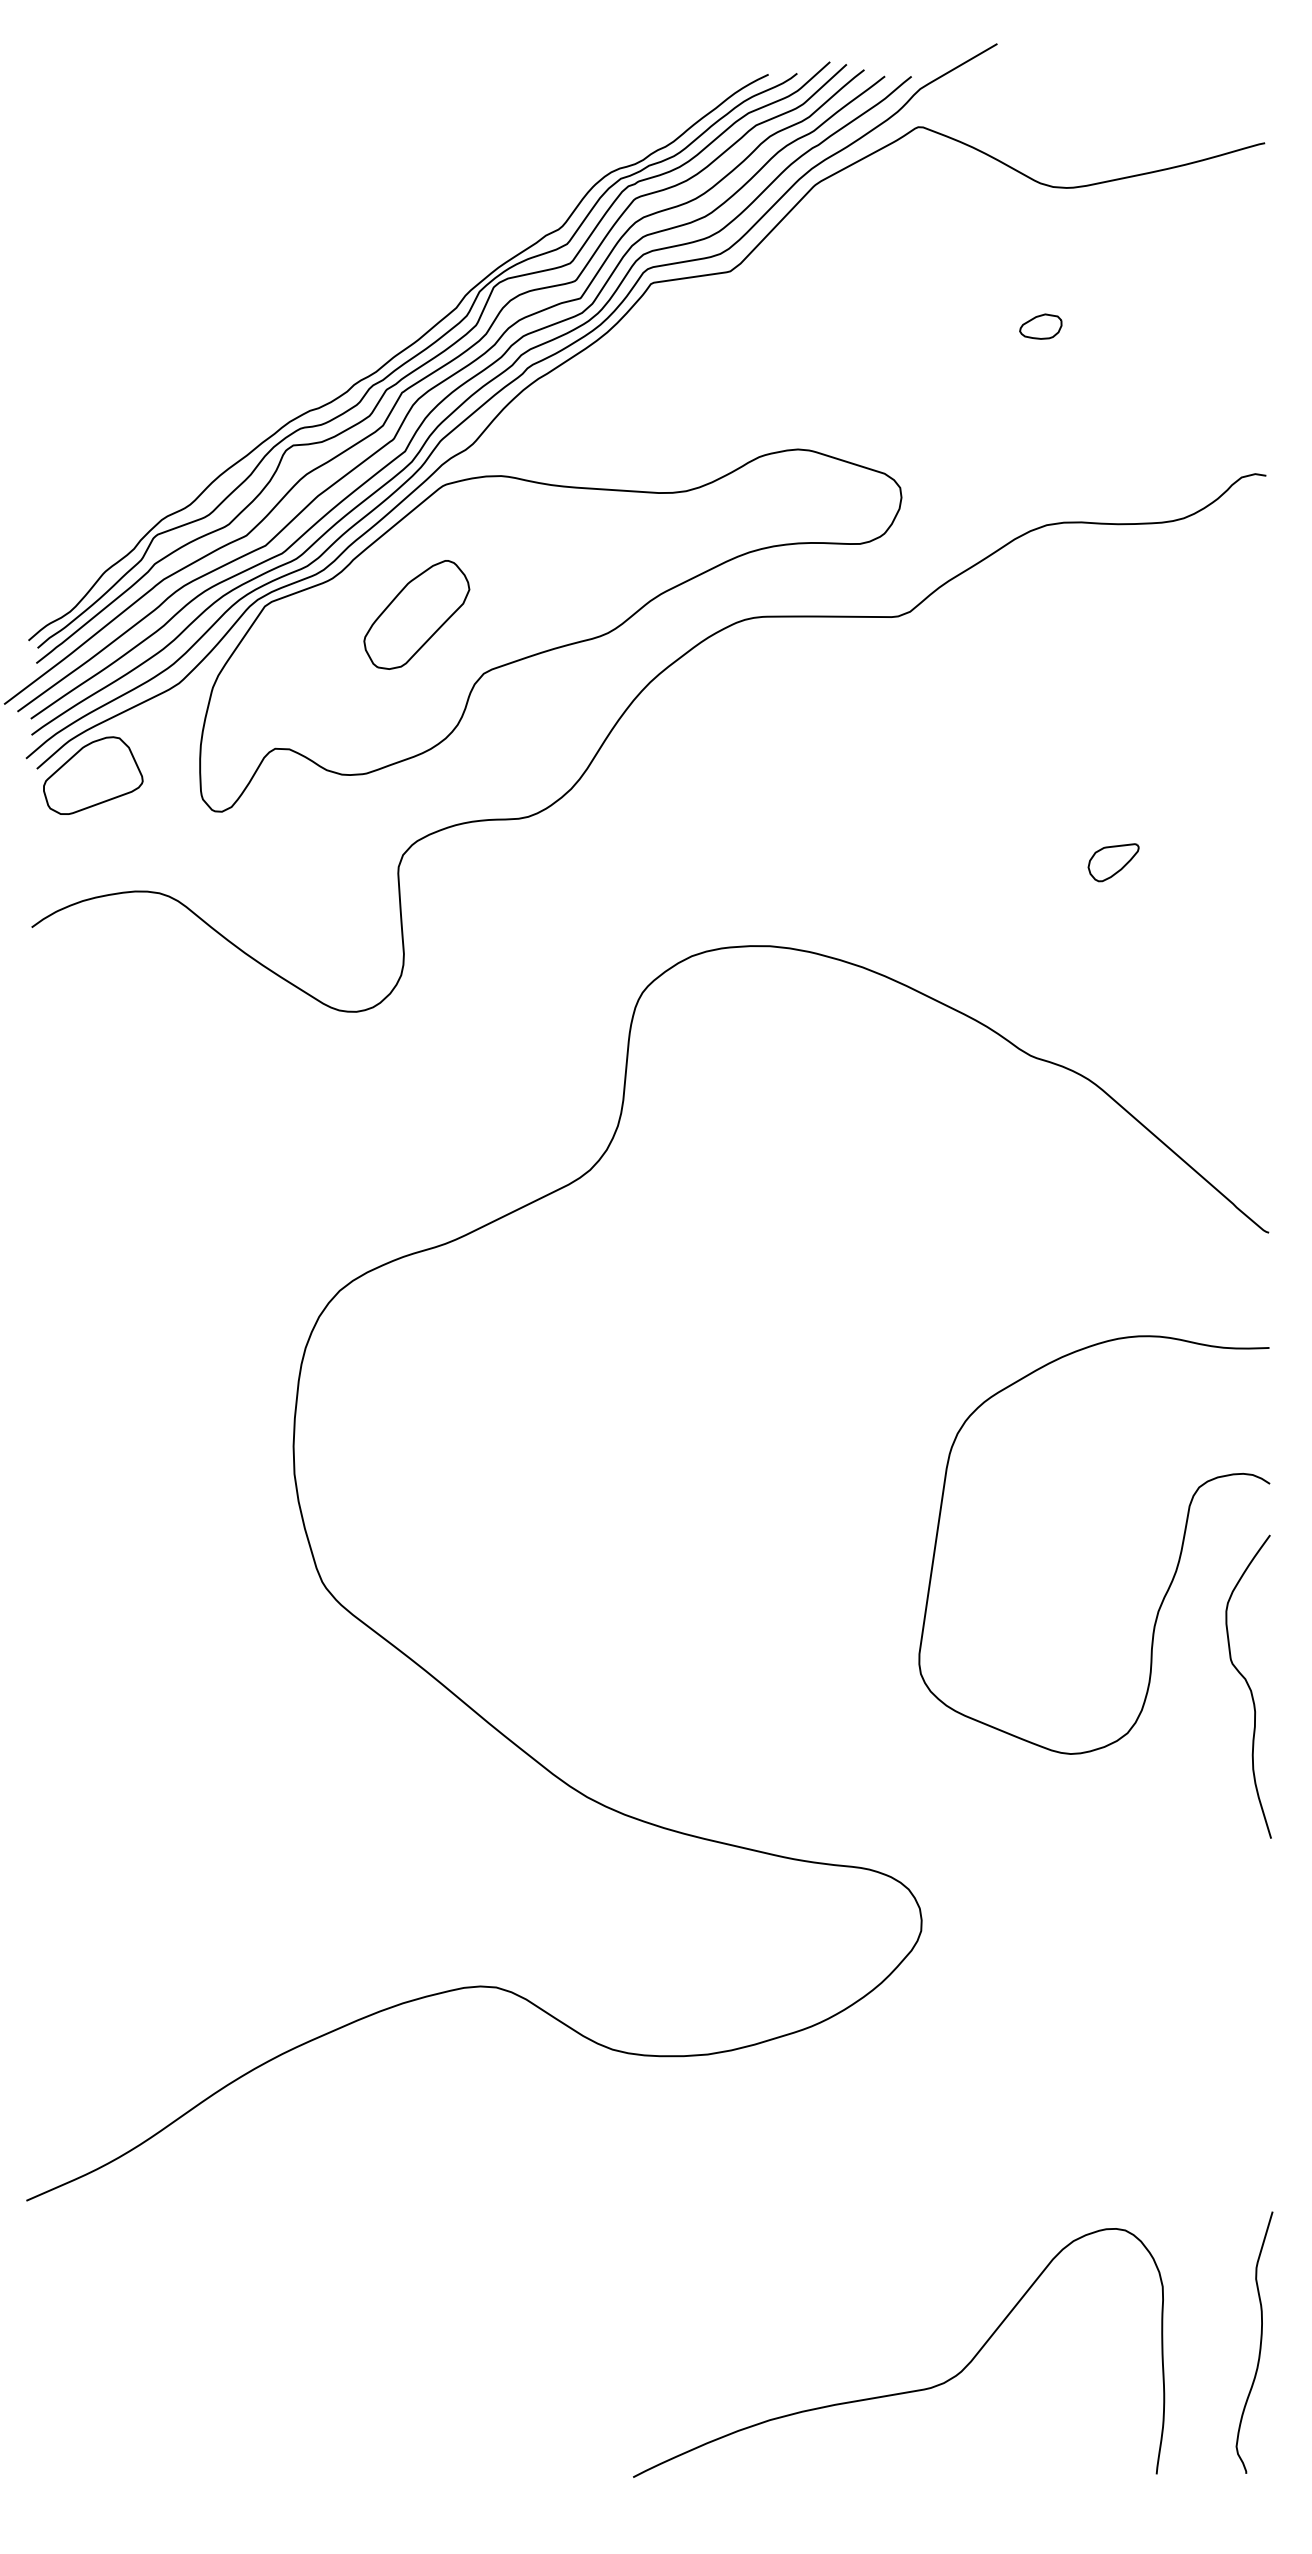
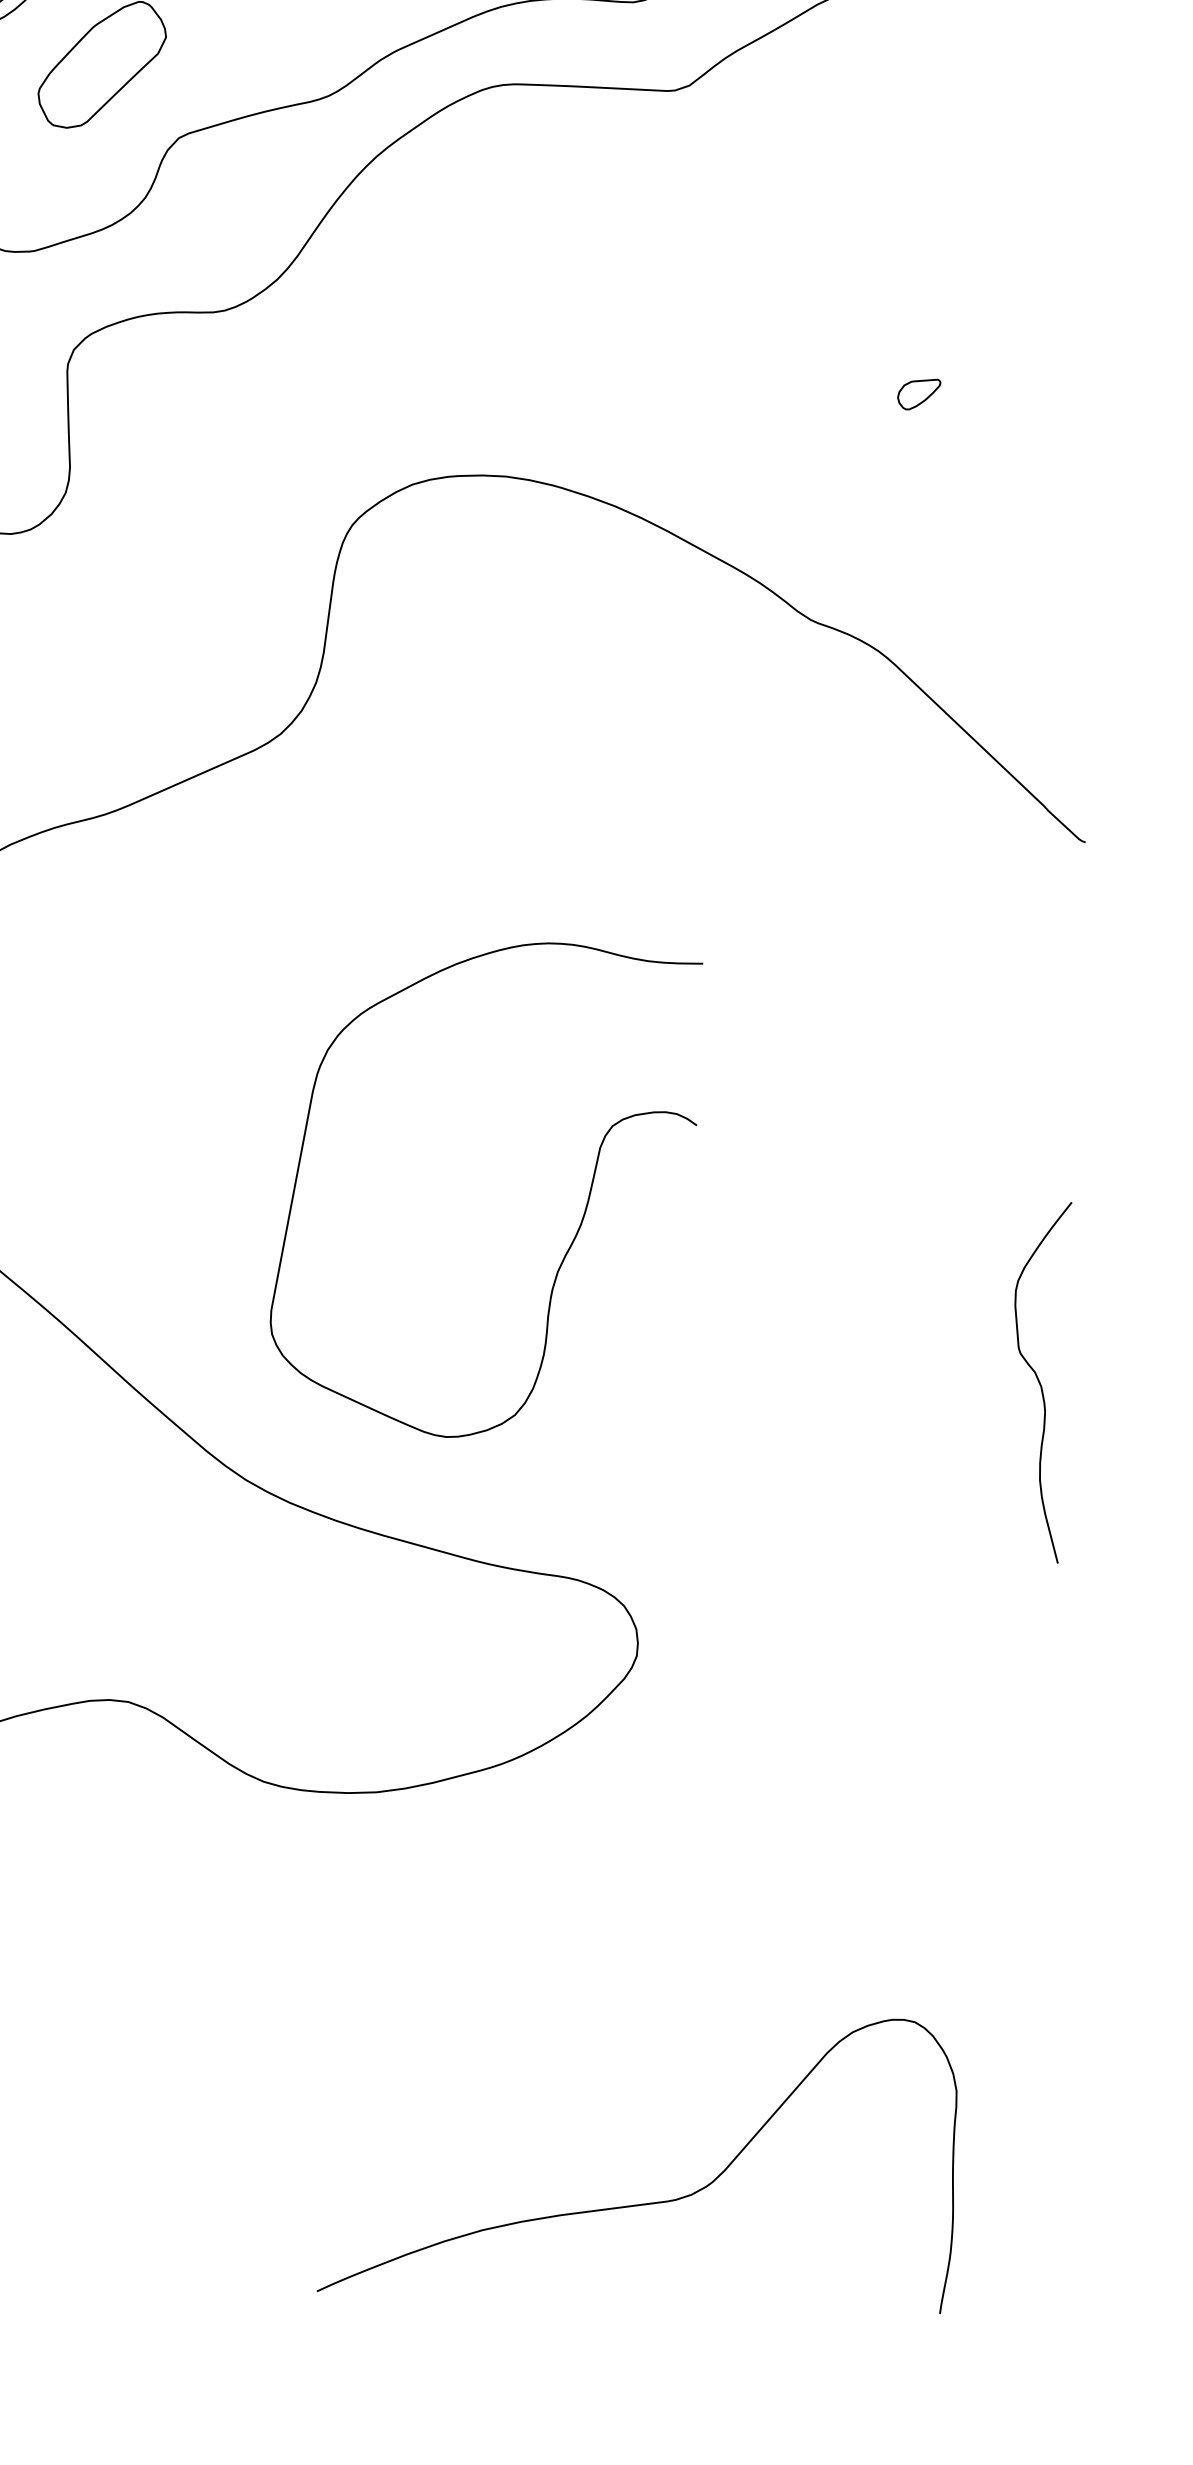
part: (1113, 862) -> (918, 394), size x0.7
curve: (1173, 1574) -> (577, 1228), moved
curve: (1259, 2345) -> (1018, 2166), removed
curve: (905, 2391) -> (645, 2202), moved

